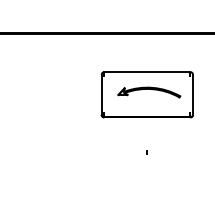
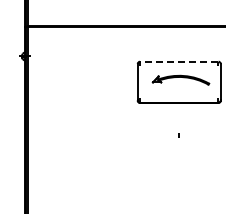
line: (146, 71) -> (178, 61), solid -> dashed

